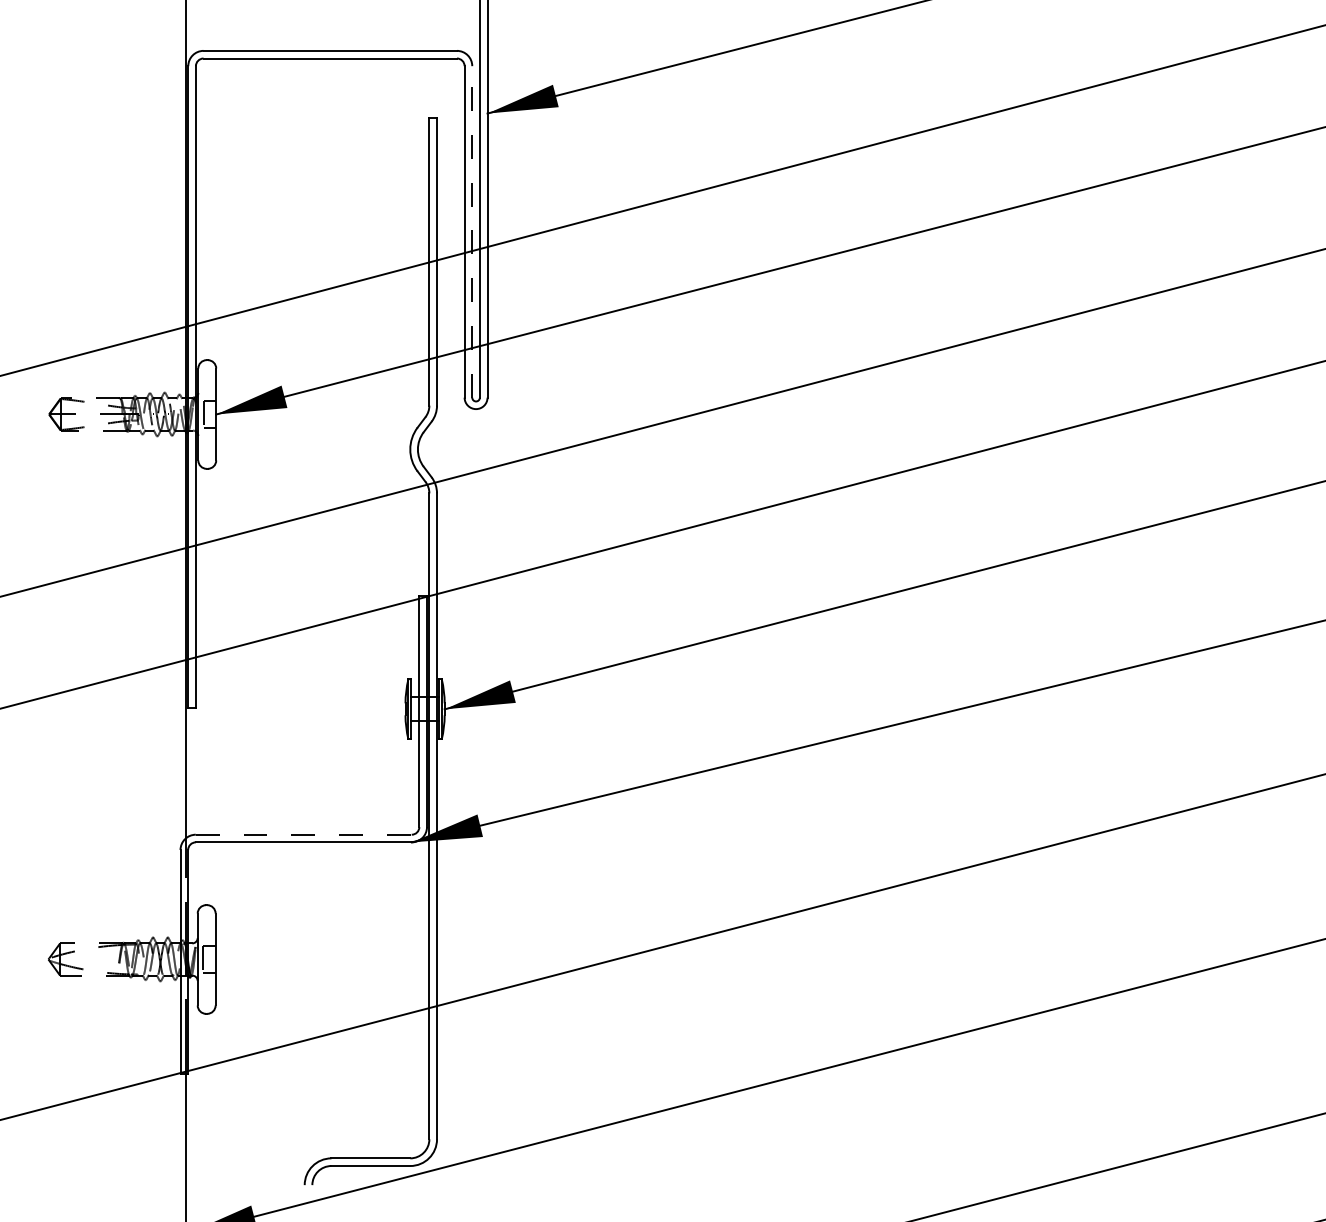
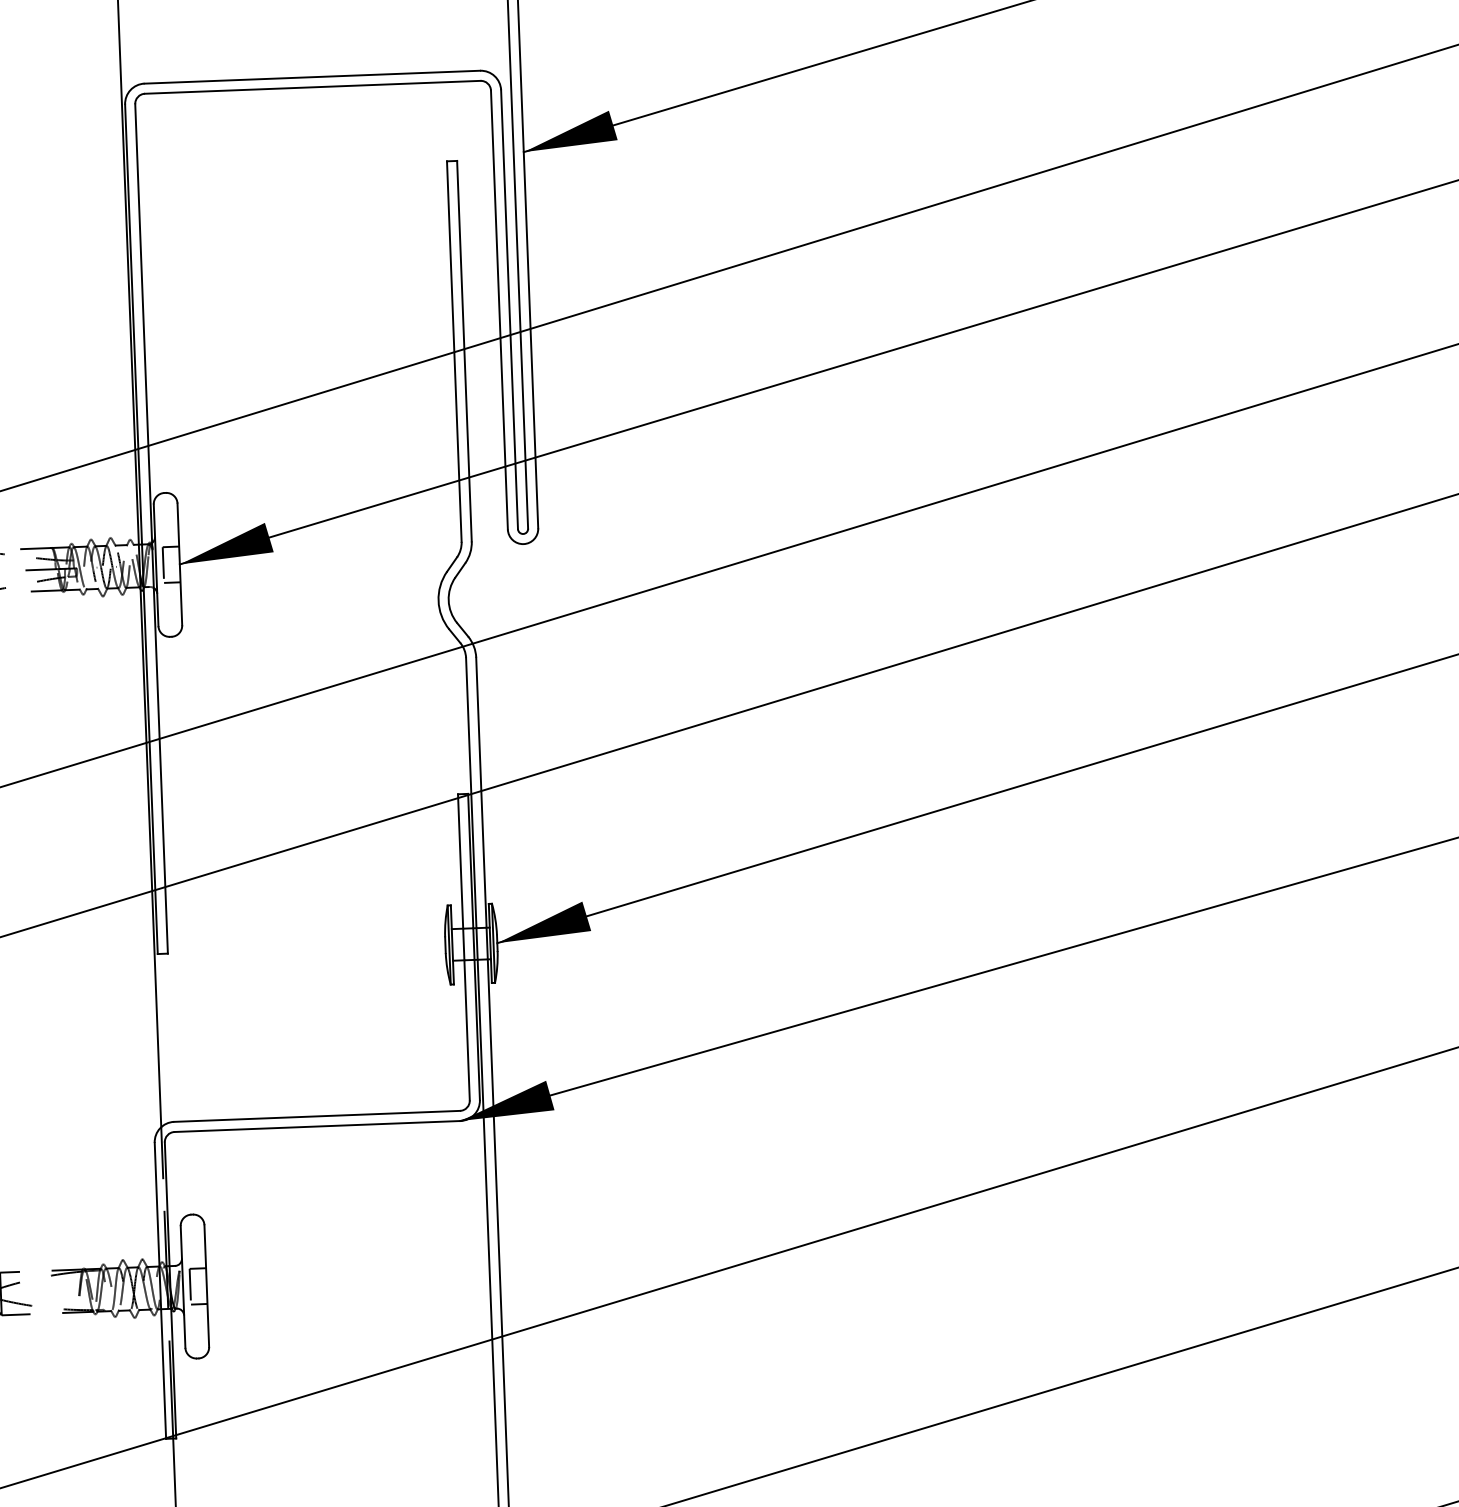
line: (472, 231) -> (509, 309), dashed -> solid
line: (303, 834) -> (316, 1116), dashed -> solid

